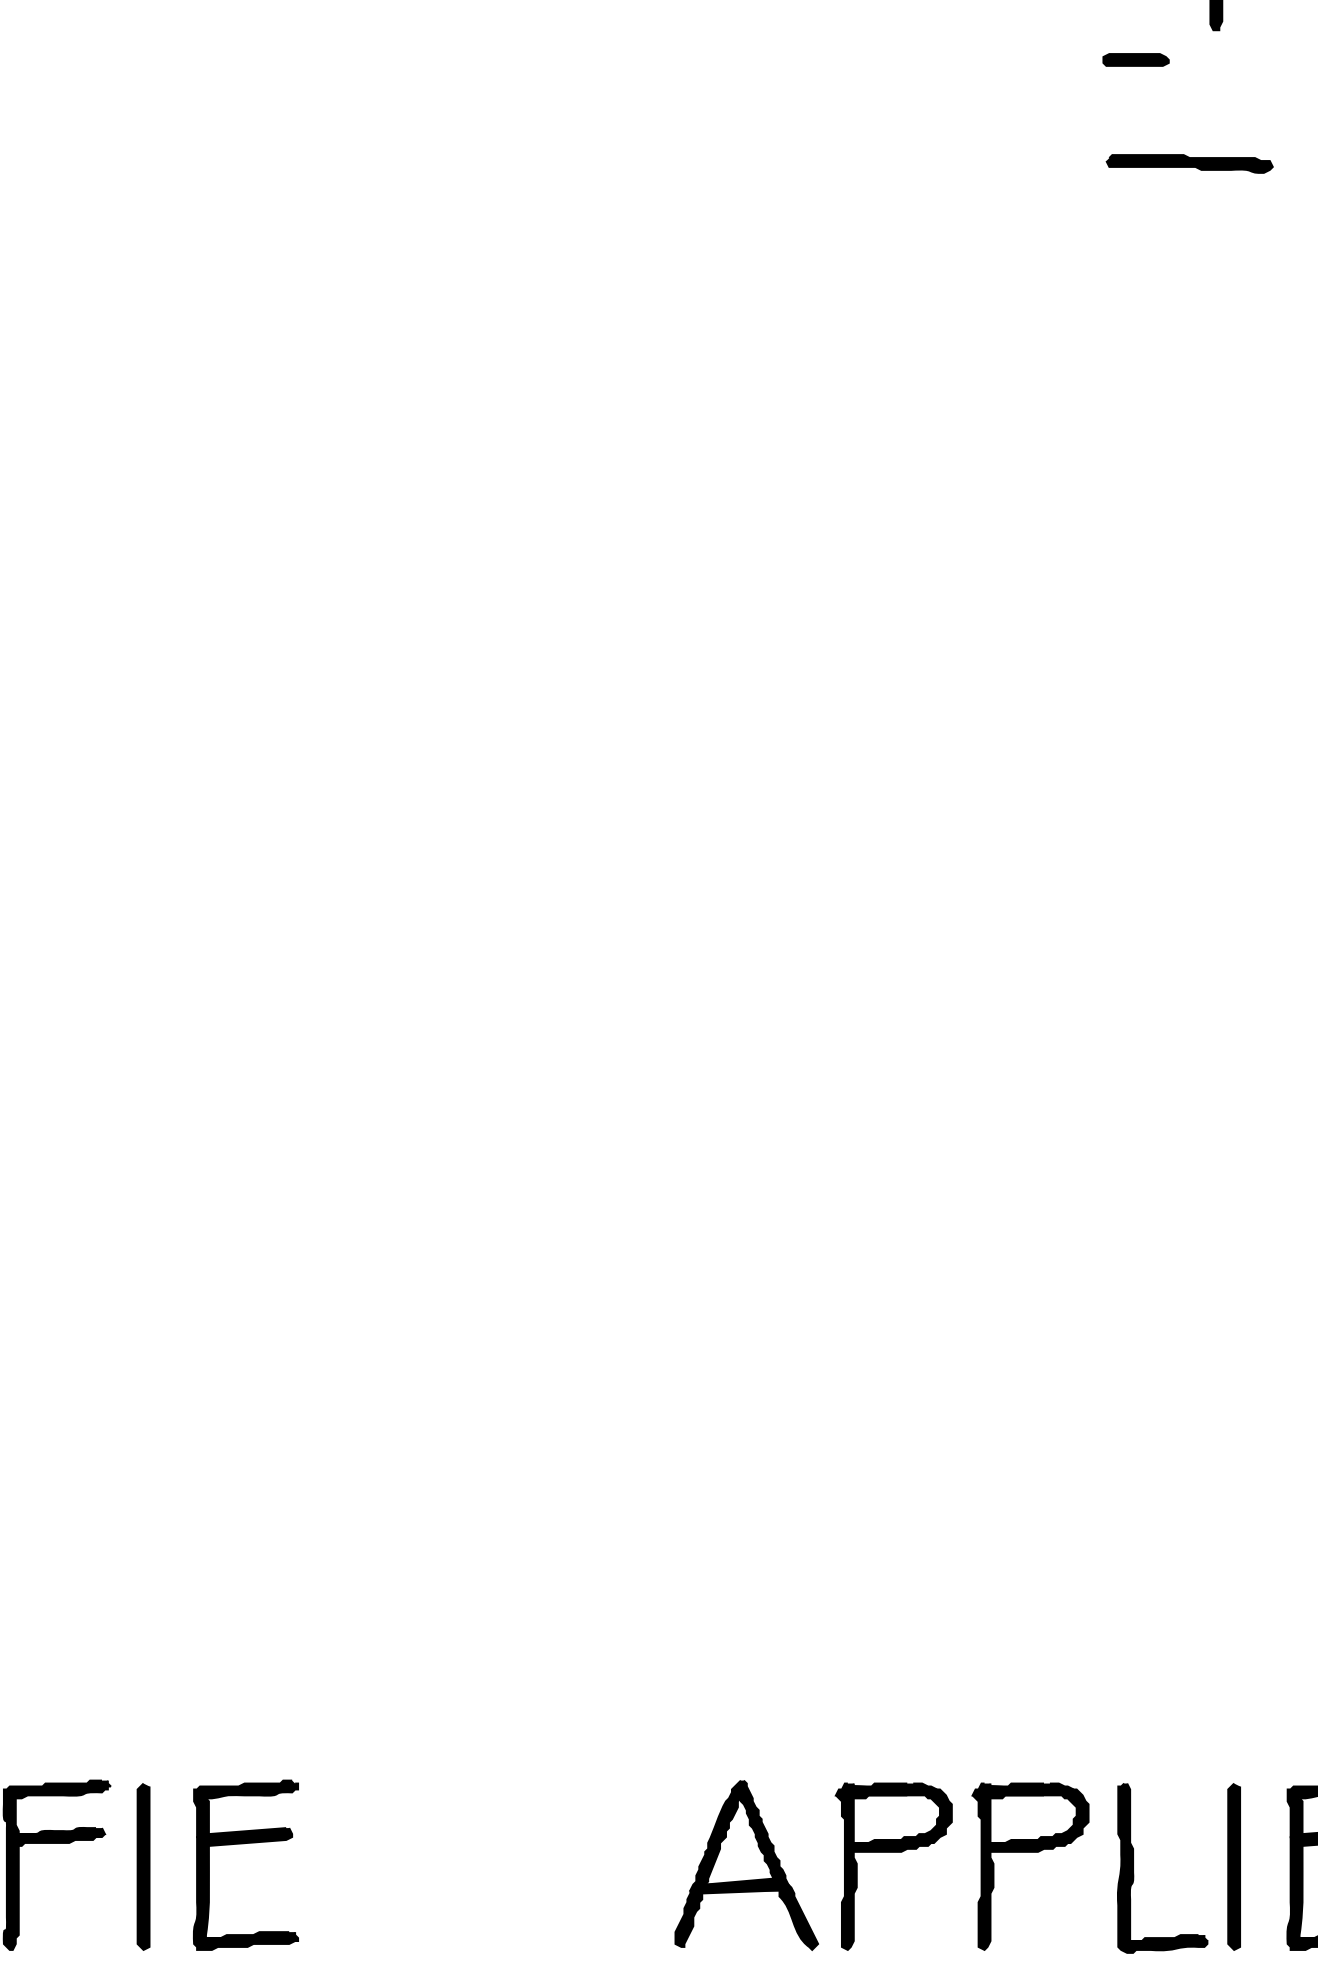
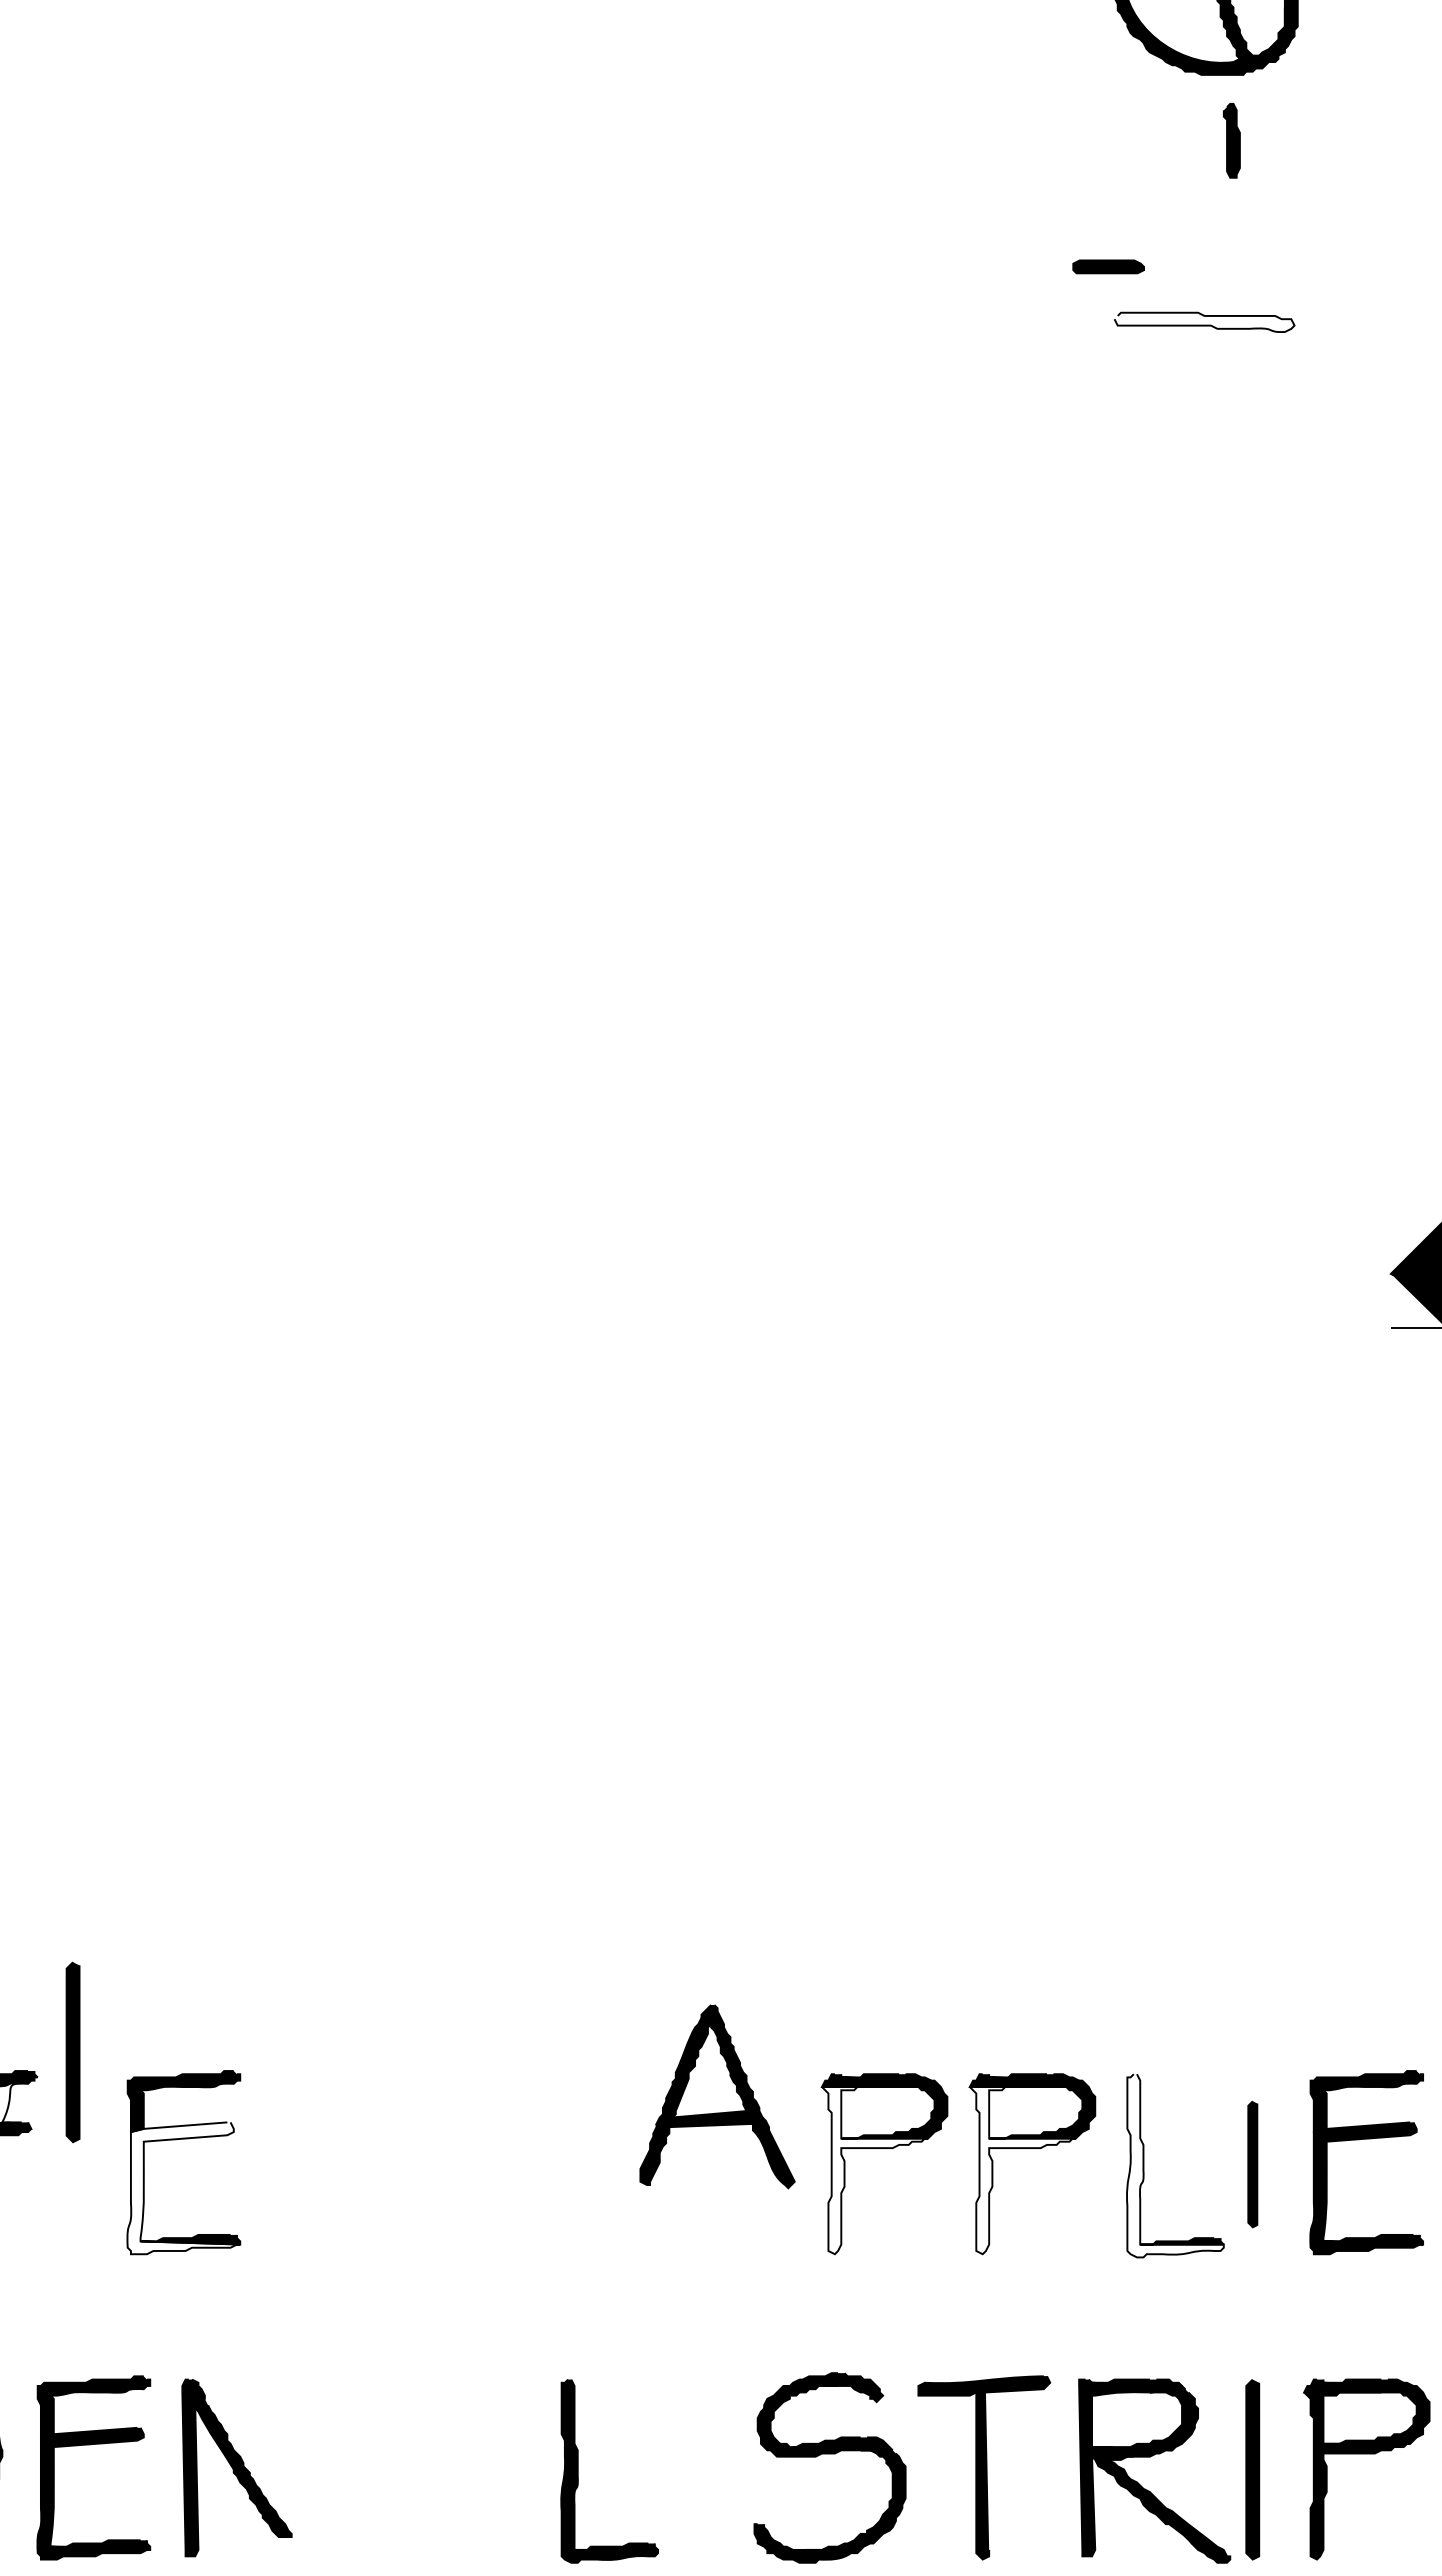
part: (1135, 59) -> (1108, 266), moved
fill: (1189, 164) -> (1204, 322), removed
part: (746, 1865) -> (717, 2096), moved
part: (143, 1867) -> (72, 2052), moved
fill: (1161, 1867) -> (1174, 2165), removed
part: (1233, 1867) -> (1252, 2164), size x0.7
fill: (885, 1872) -> (875, 2170), removed
fill: (1021, 1872) -> (1022, 2170), removed
fill: (245, 1889) -> (183, 2188), removed

